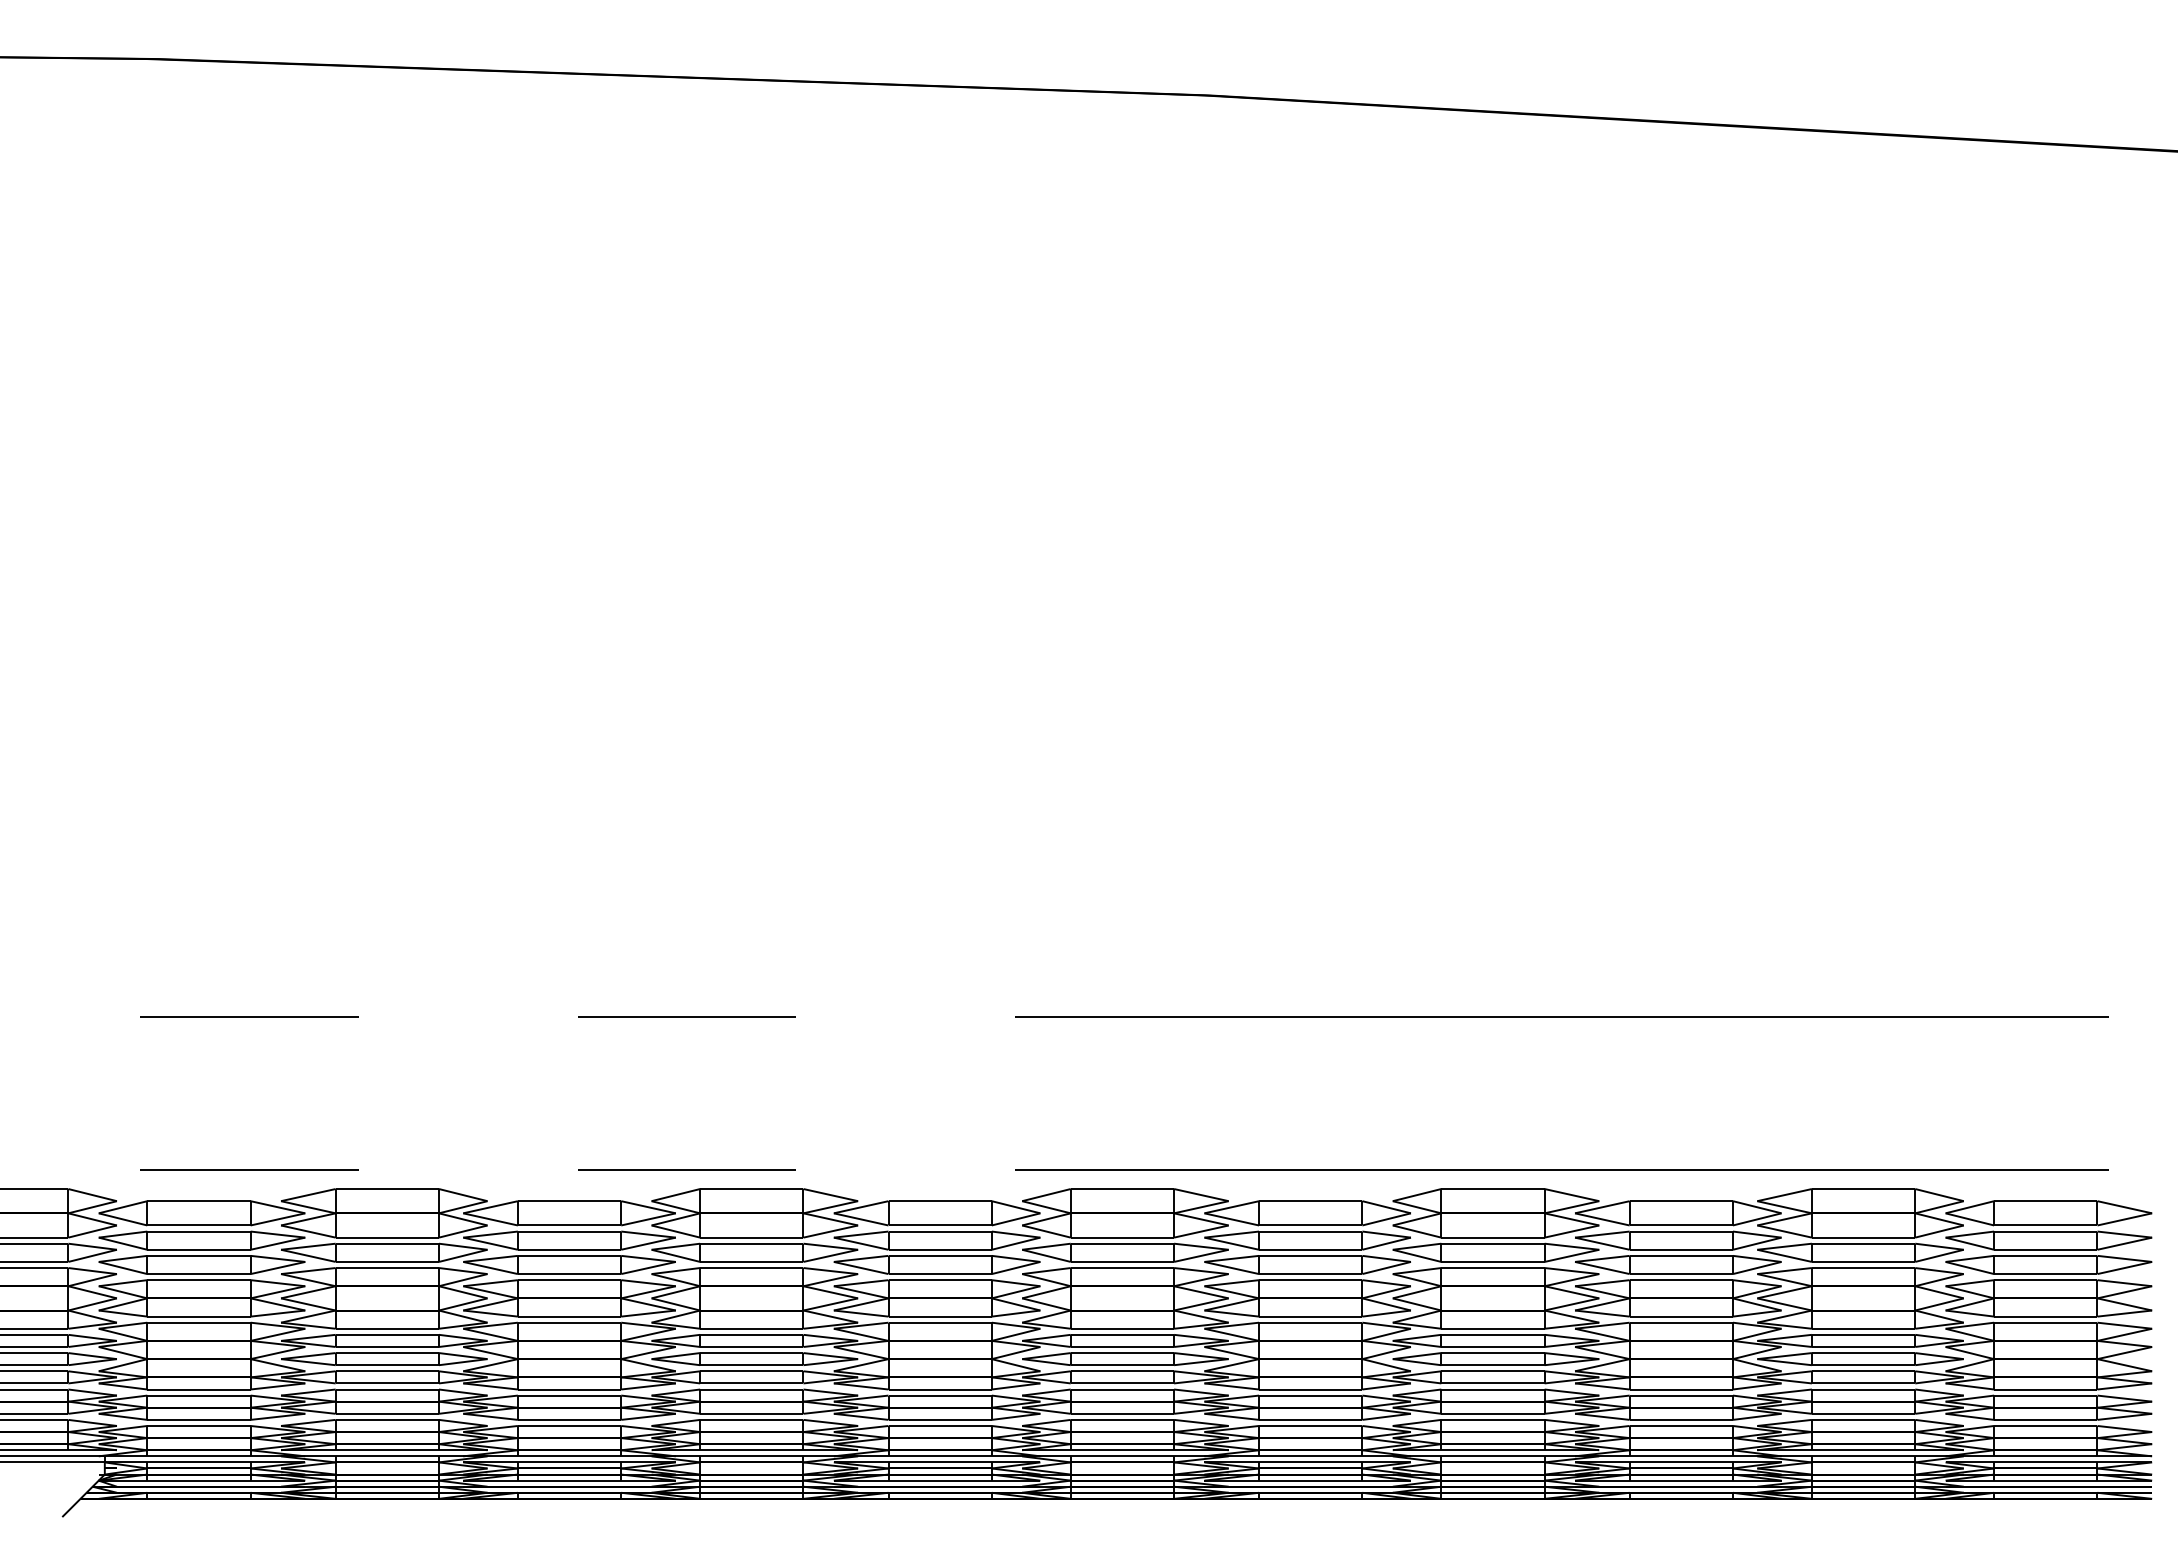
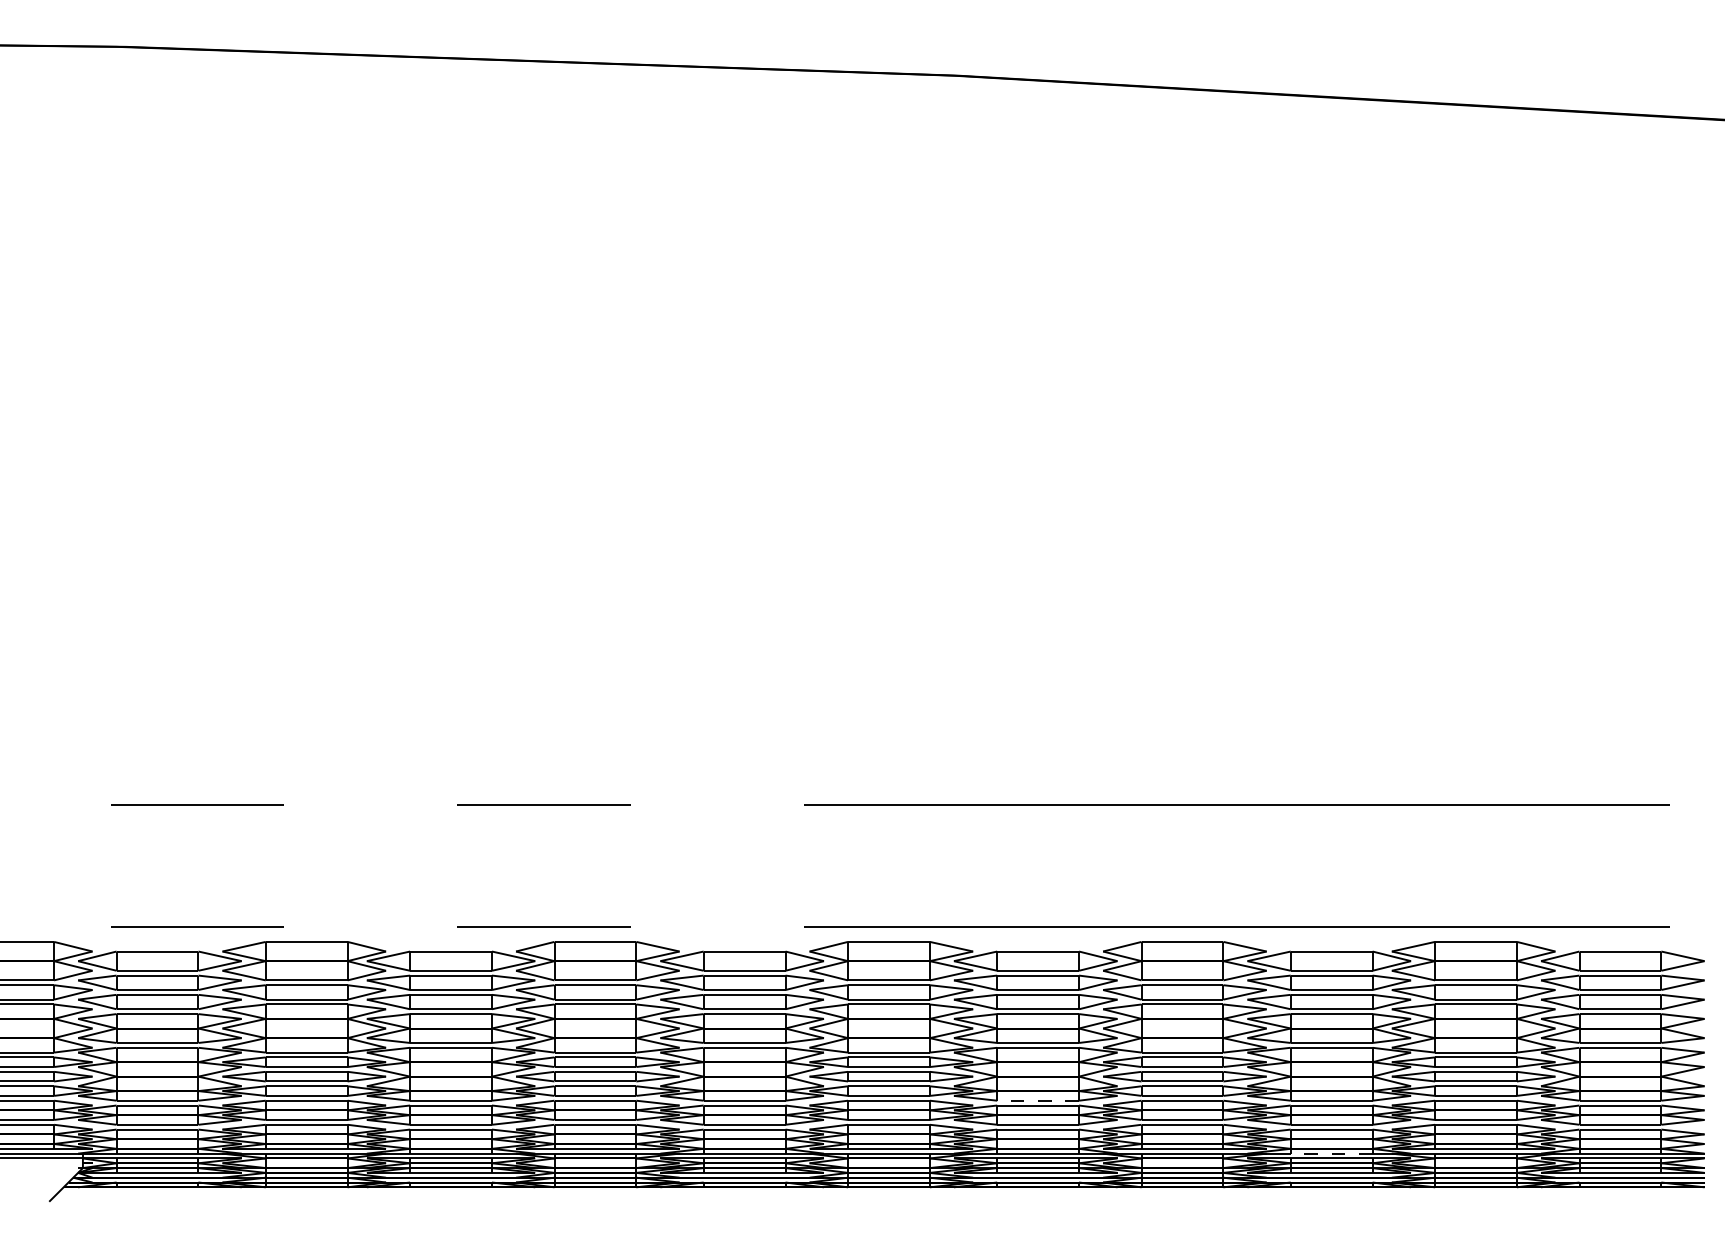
line: (1310, 1389) -> (1037, 1100), solid -> dashed
line: (1681, 1456) -> (1331, 1153), solid -> dashed

